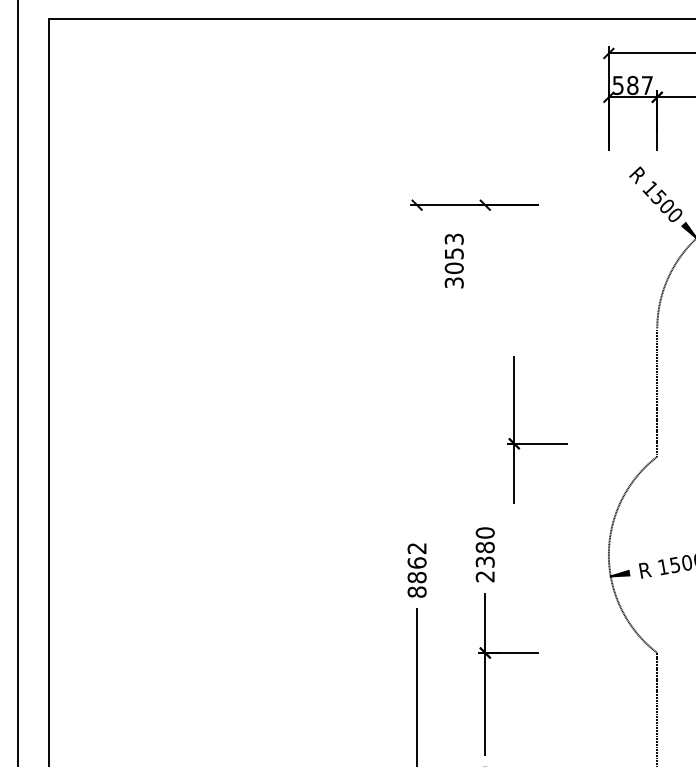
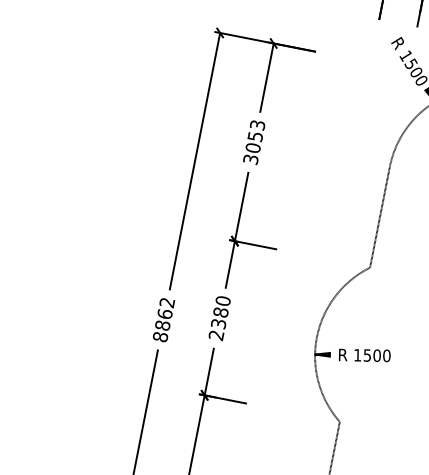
line: (485, 248) -> (267, 77), added
text: (453, 260) -> (253, 141), moved
line: (417, 368) -> (195, 161), added
part: (537, 443) -> (253, 244), moved

